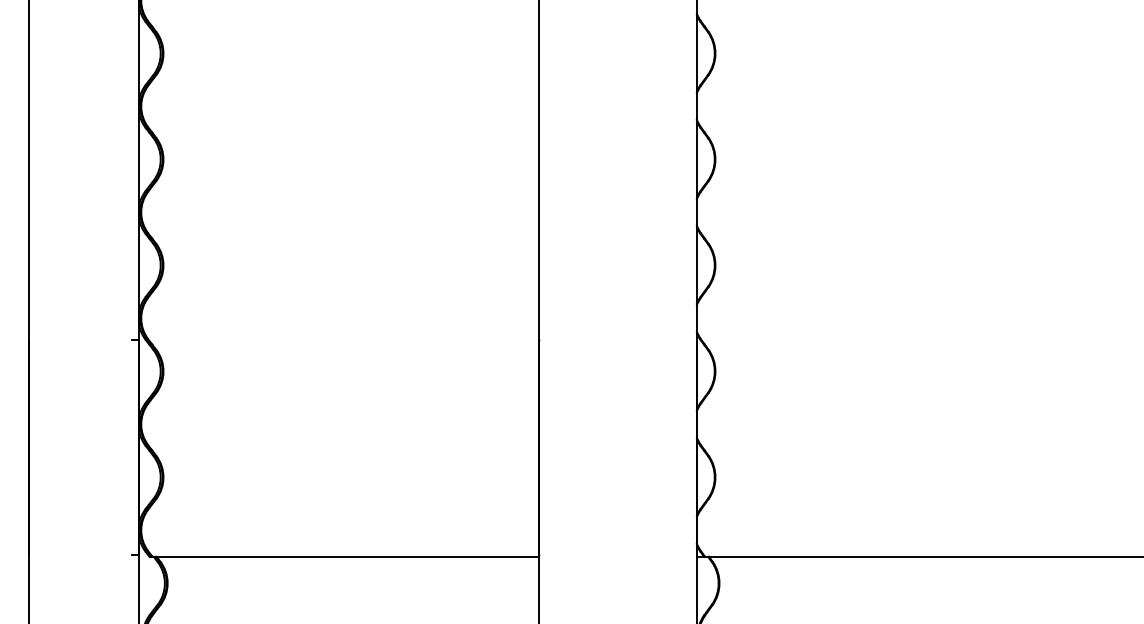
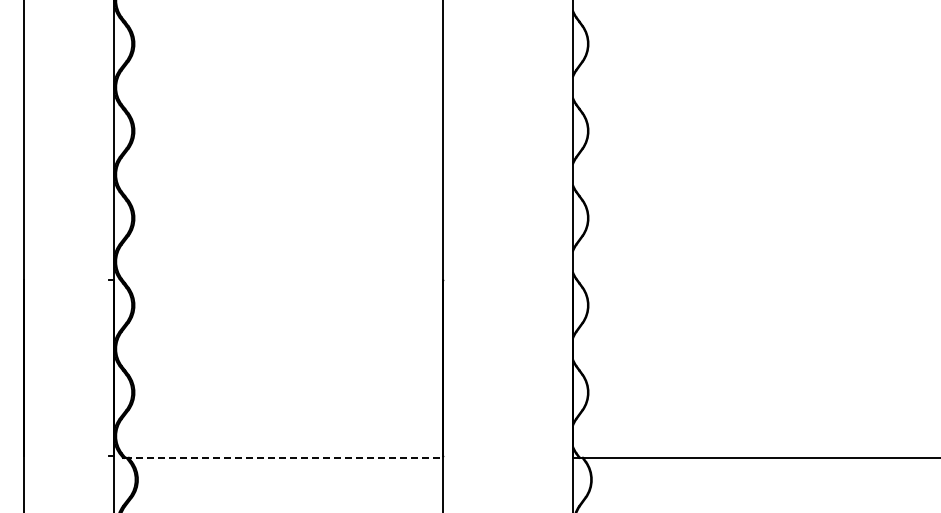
line: (345, 556) -> (284, 457), solid -> dashed

